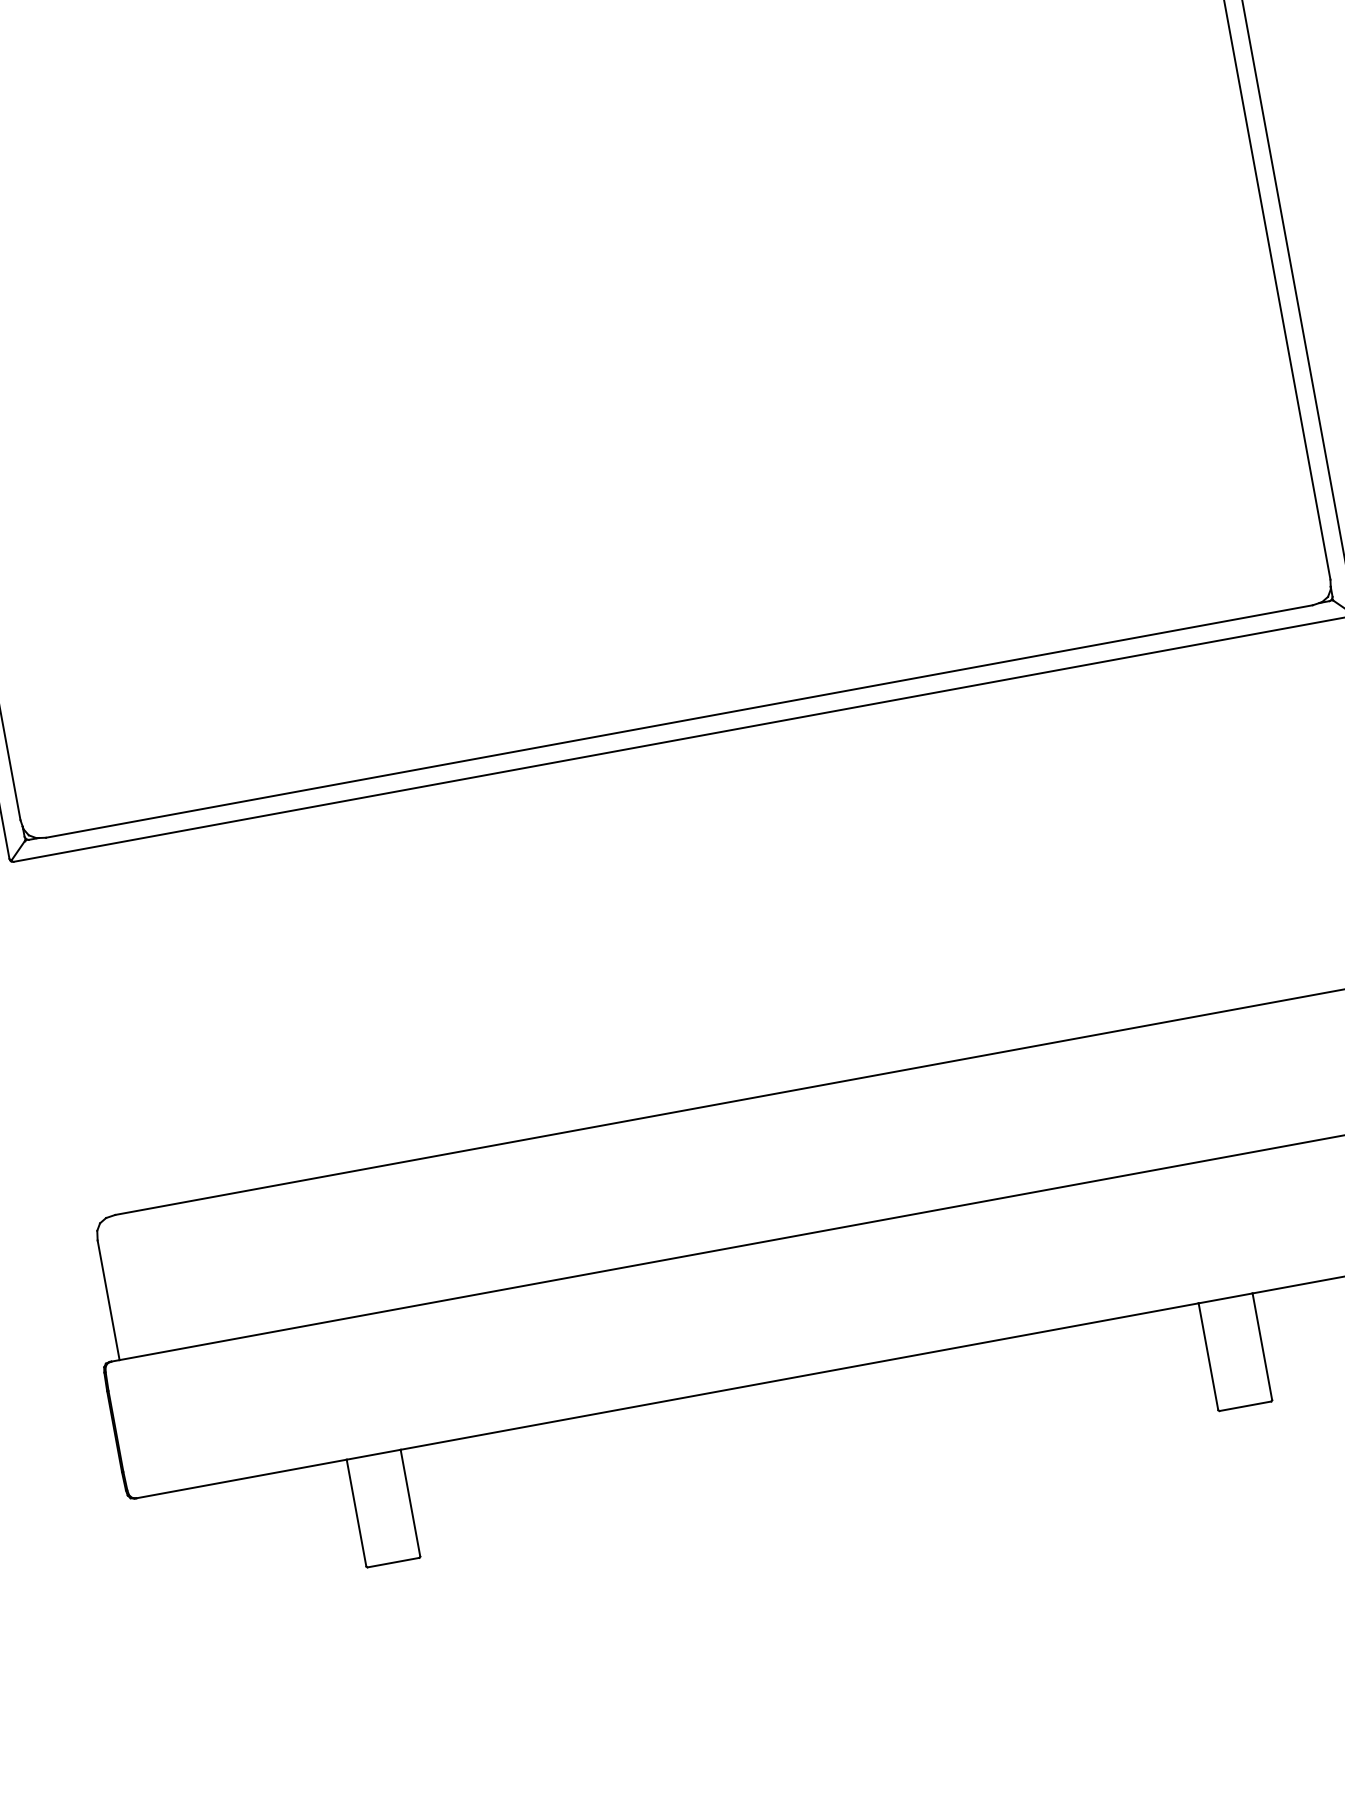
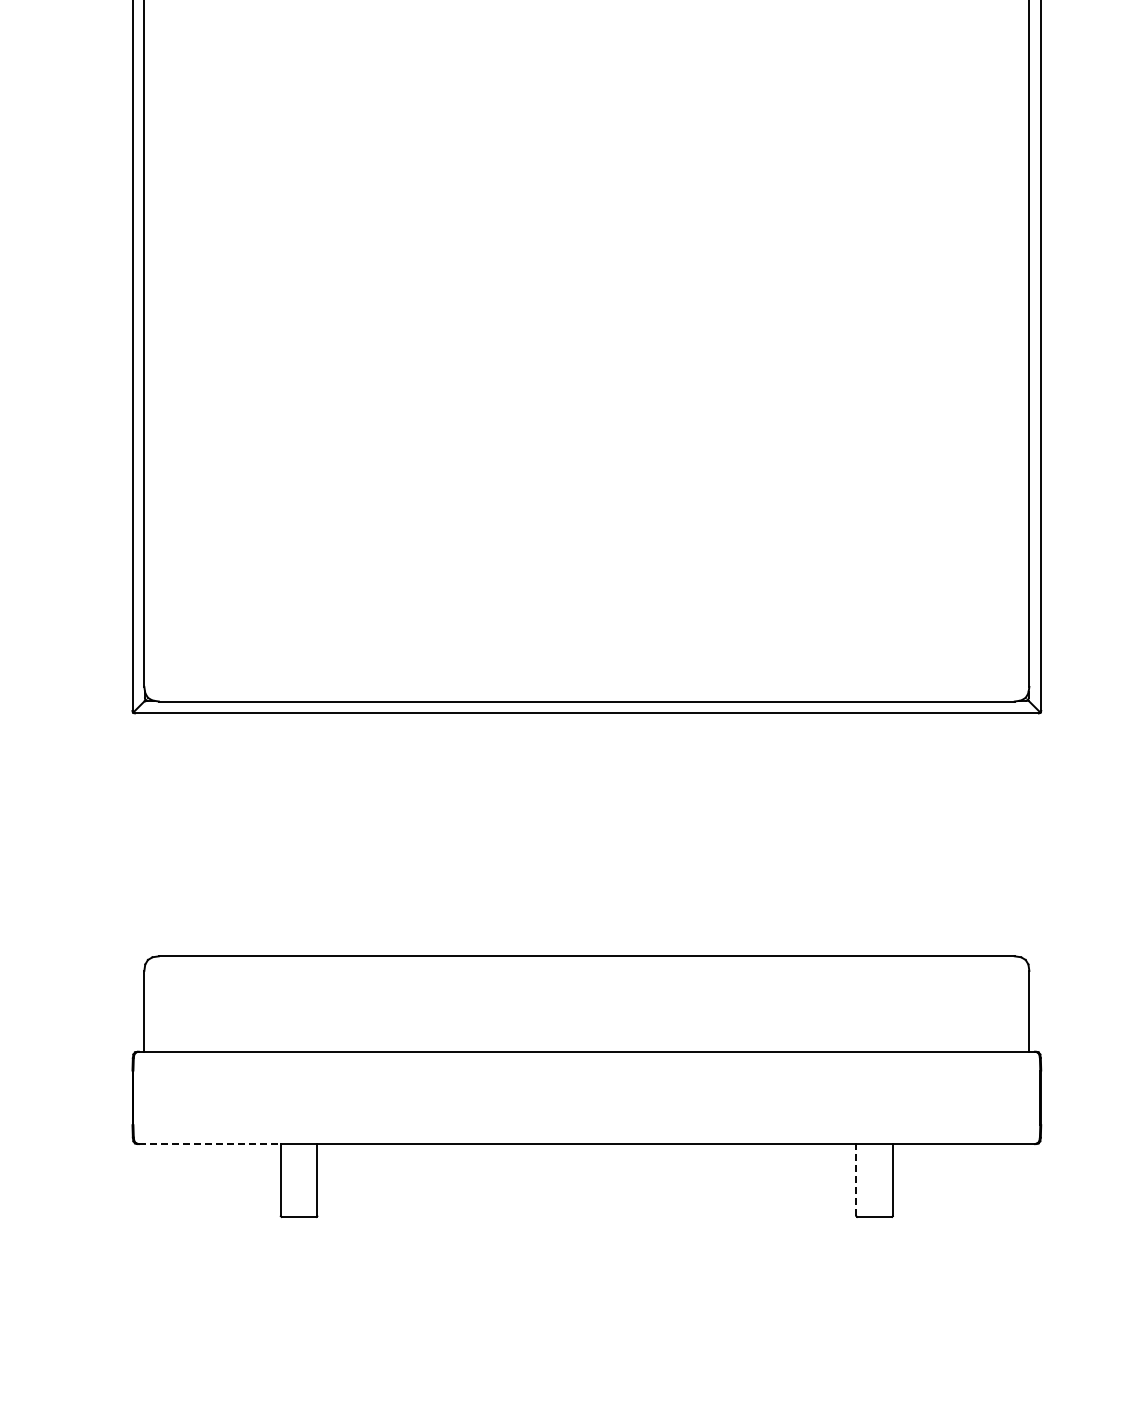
line: (1208, 1355) -> (856, 1179), solid -> dashed
line: (242, 1479) -> (210, 1144), solid -> dashed

